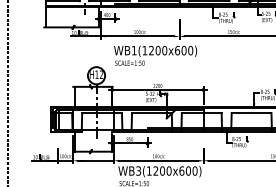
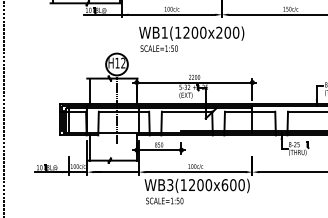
text: (177, 50) -> (219, 32), WB1(1200x600) -> WB1(1200x200)

